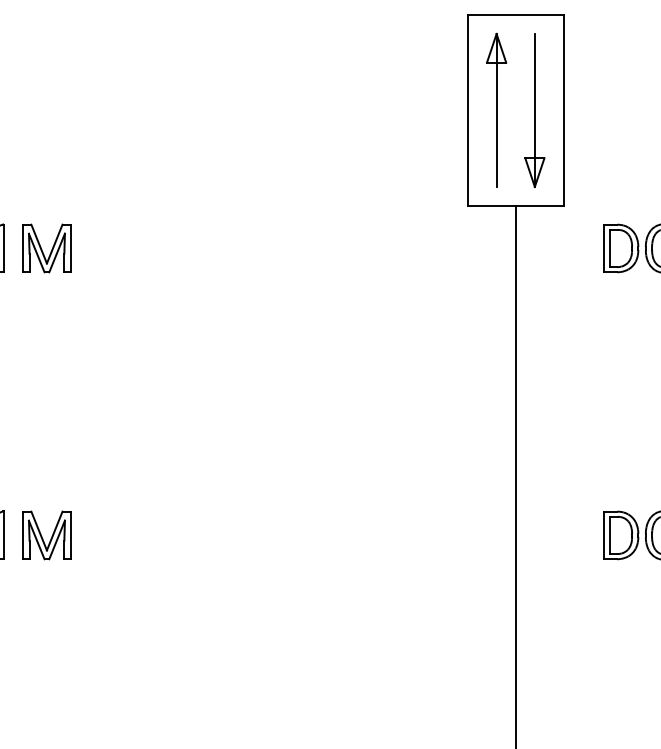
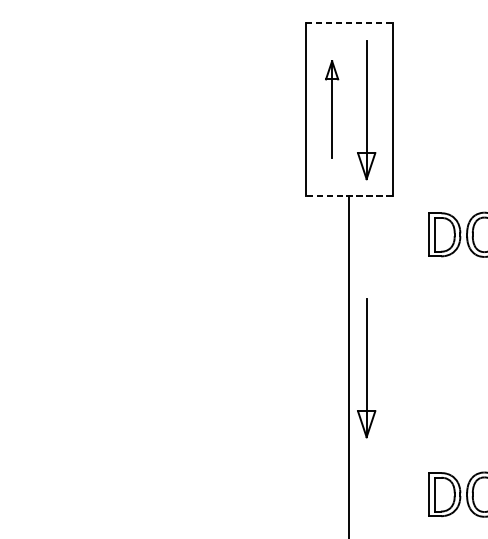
line: (515, 14) -> (349, 22), solid -> dashed
part: (496, 109) -> (331, 108), size x0.7
line: (515, 206) -> (349, 196), solid -> dashed
part: (534, 395) -> (366, 367), added

